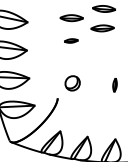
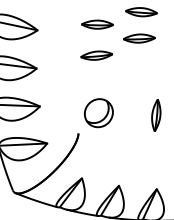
part: (71, 40) -> (97, 55), size x1.67
part: (72, 83) -> (98, 113), size x1.43
part: (114, 85) -> (155, 116), size x1.67

